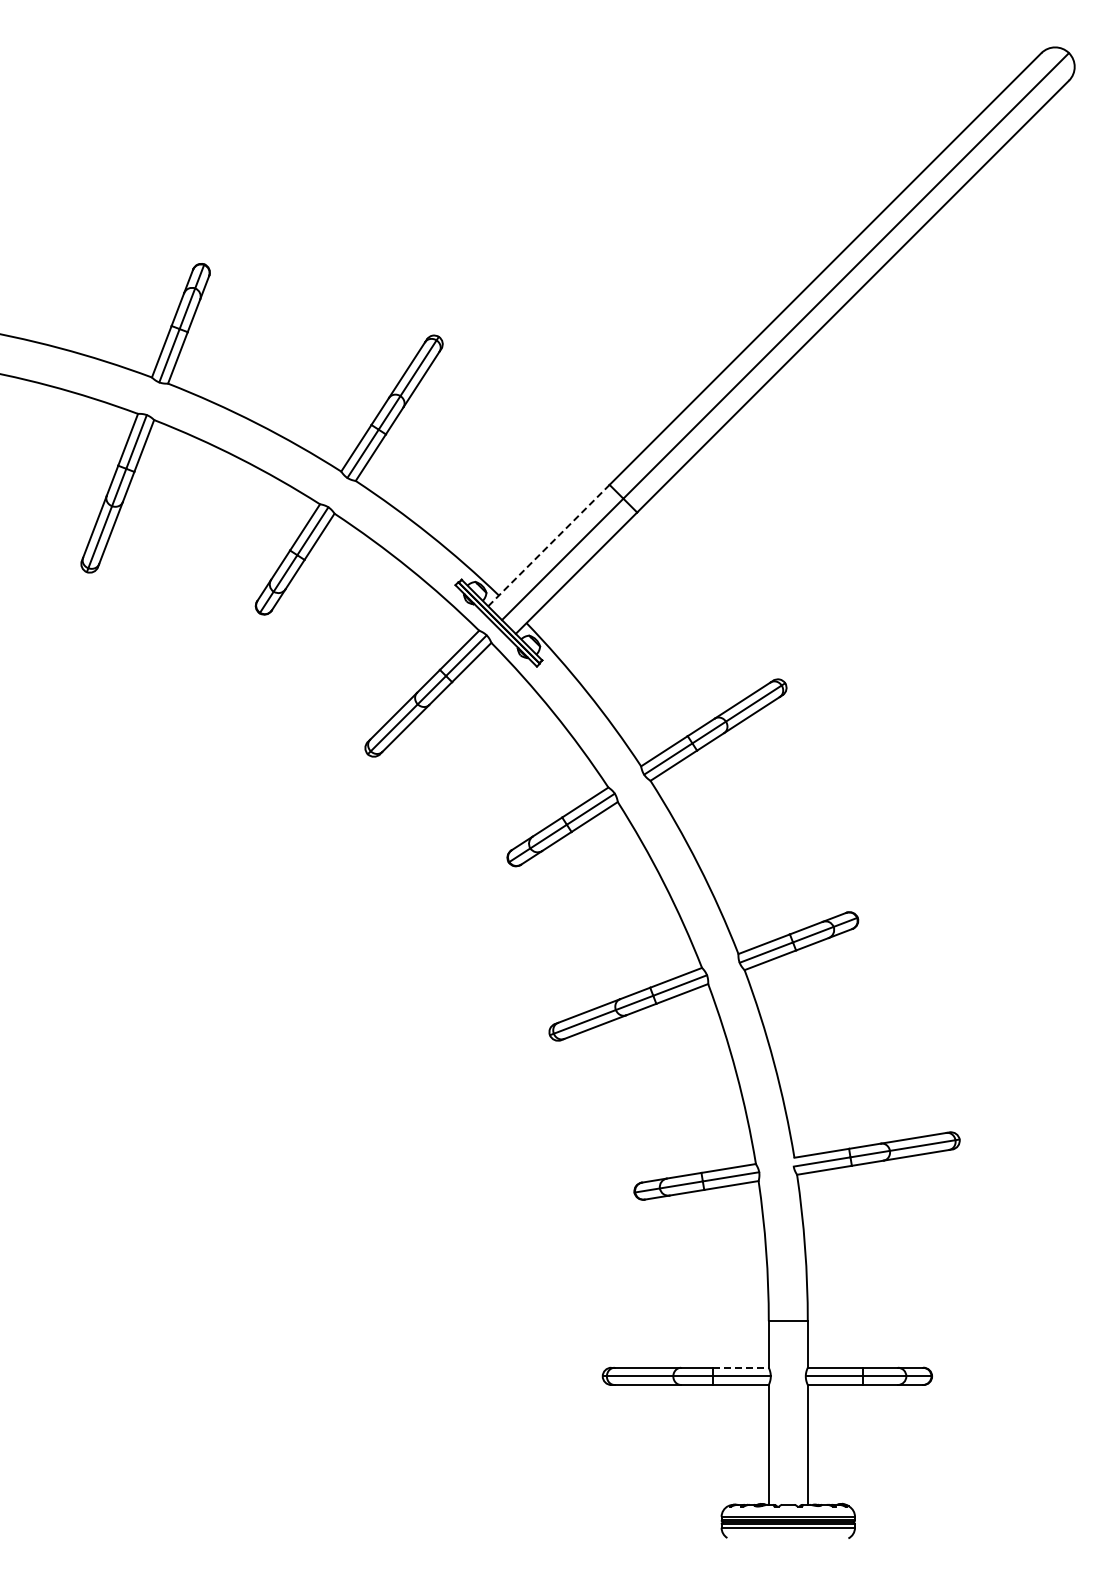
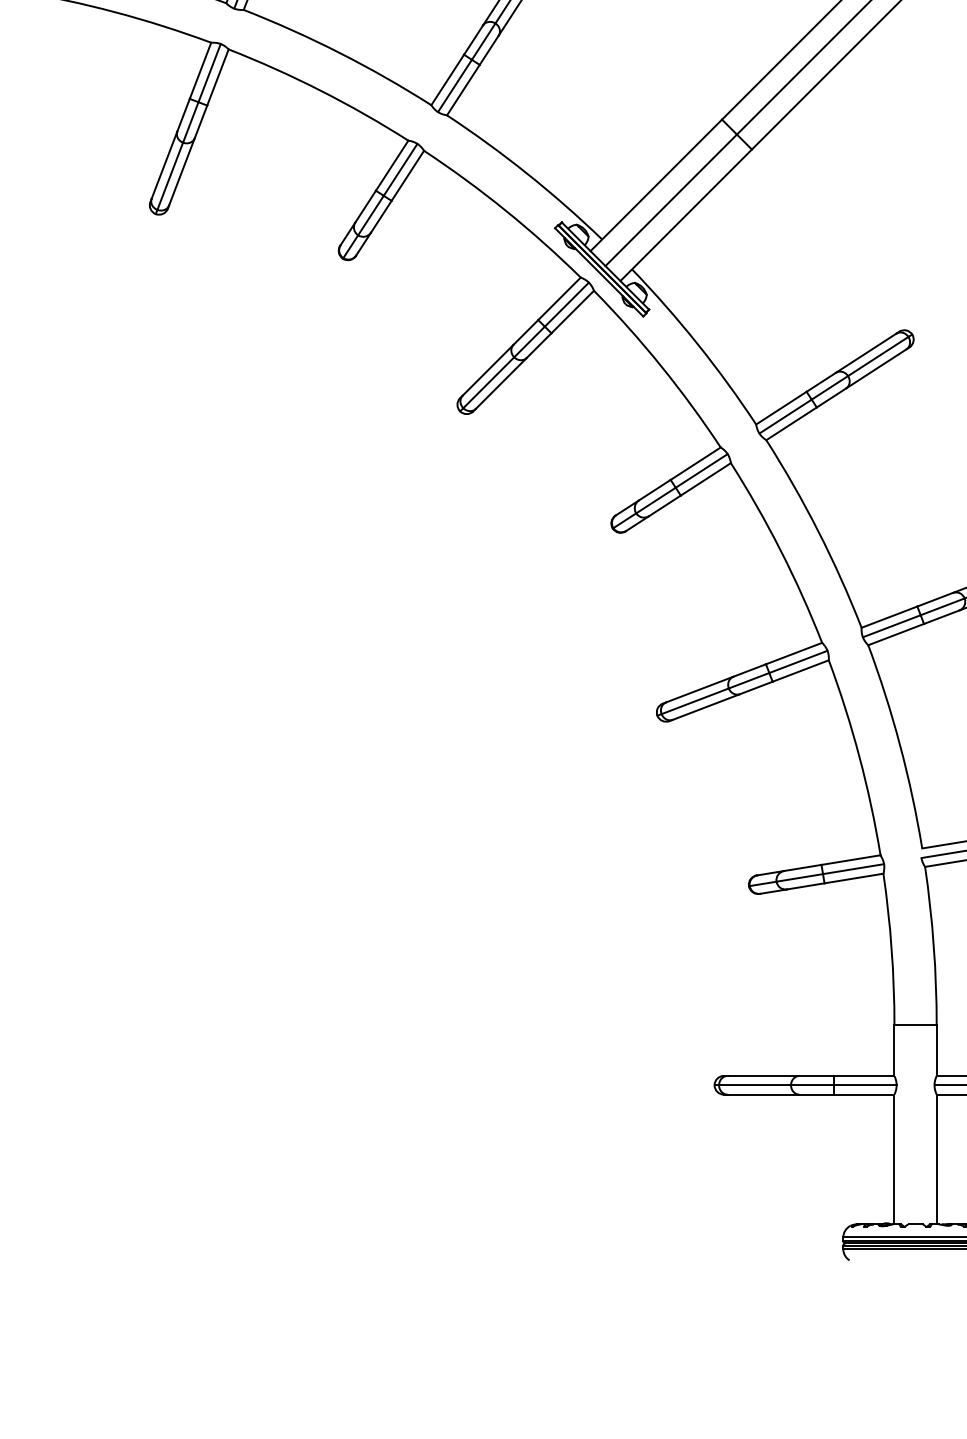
line: (548, 545) -> (655, 185), dashed -> solid
line: (741, 1367) -> (864, 1075), dashed -> solid

